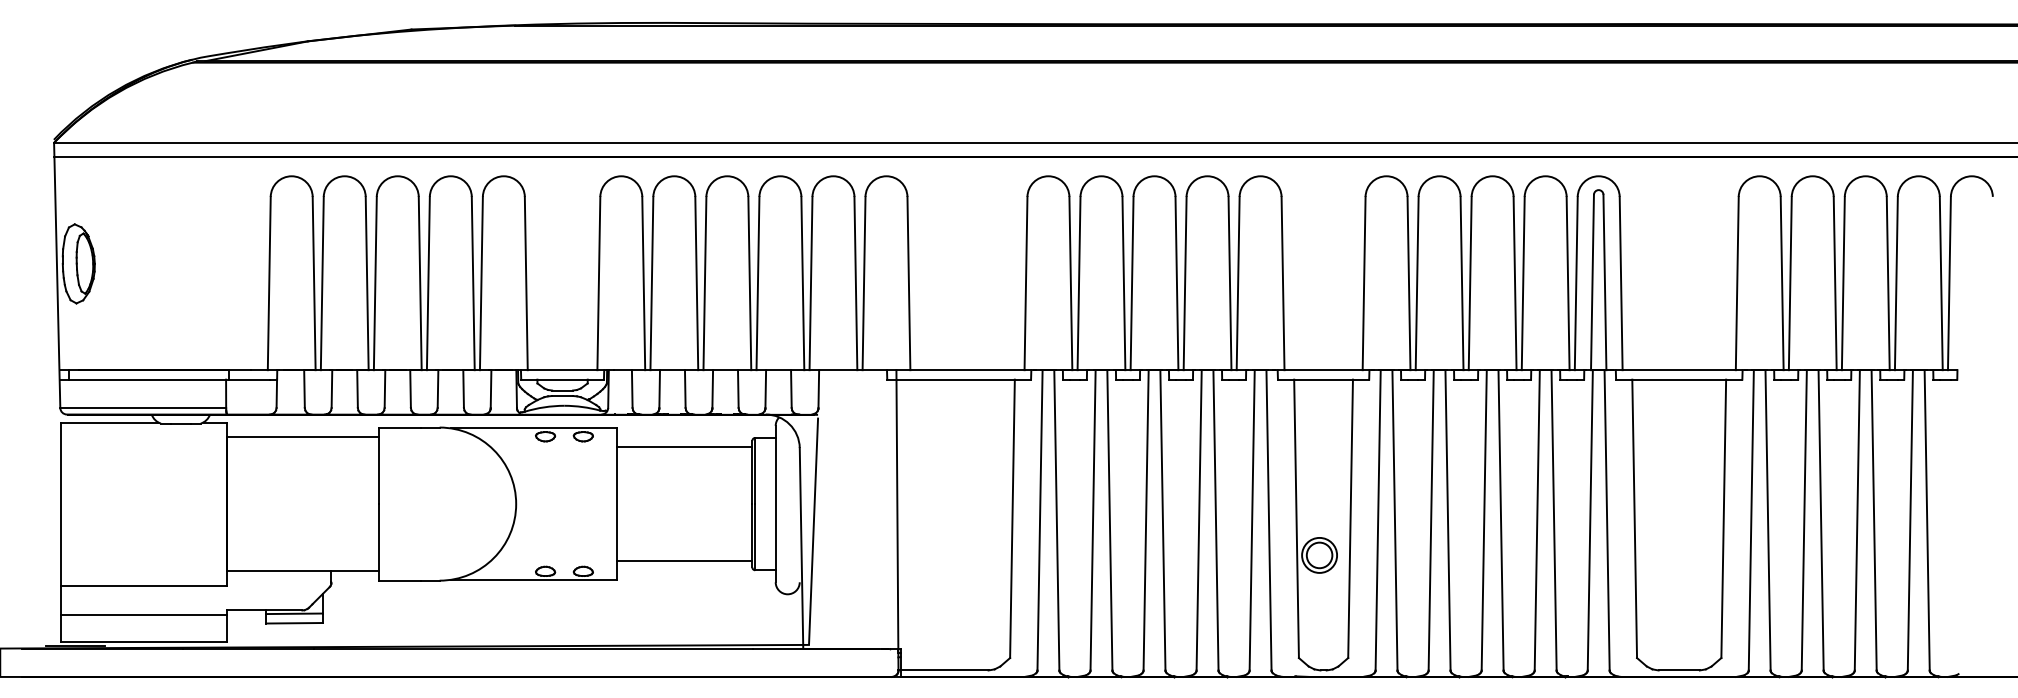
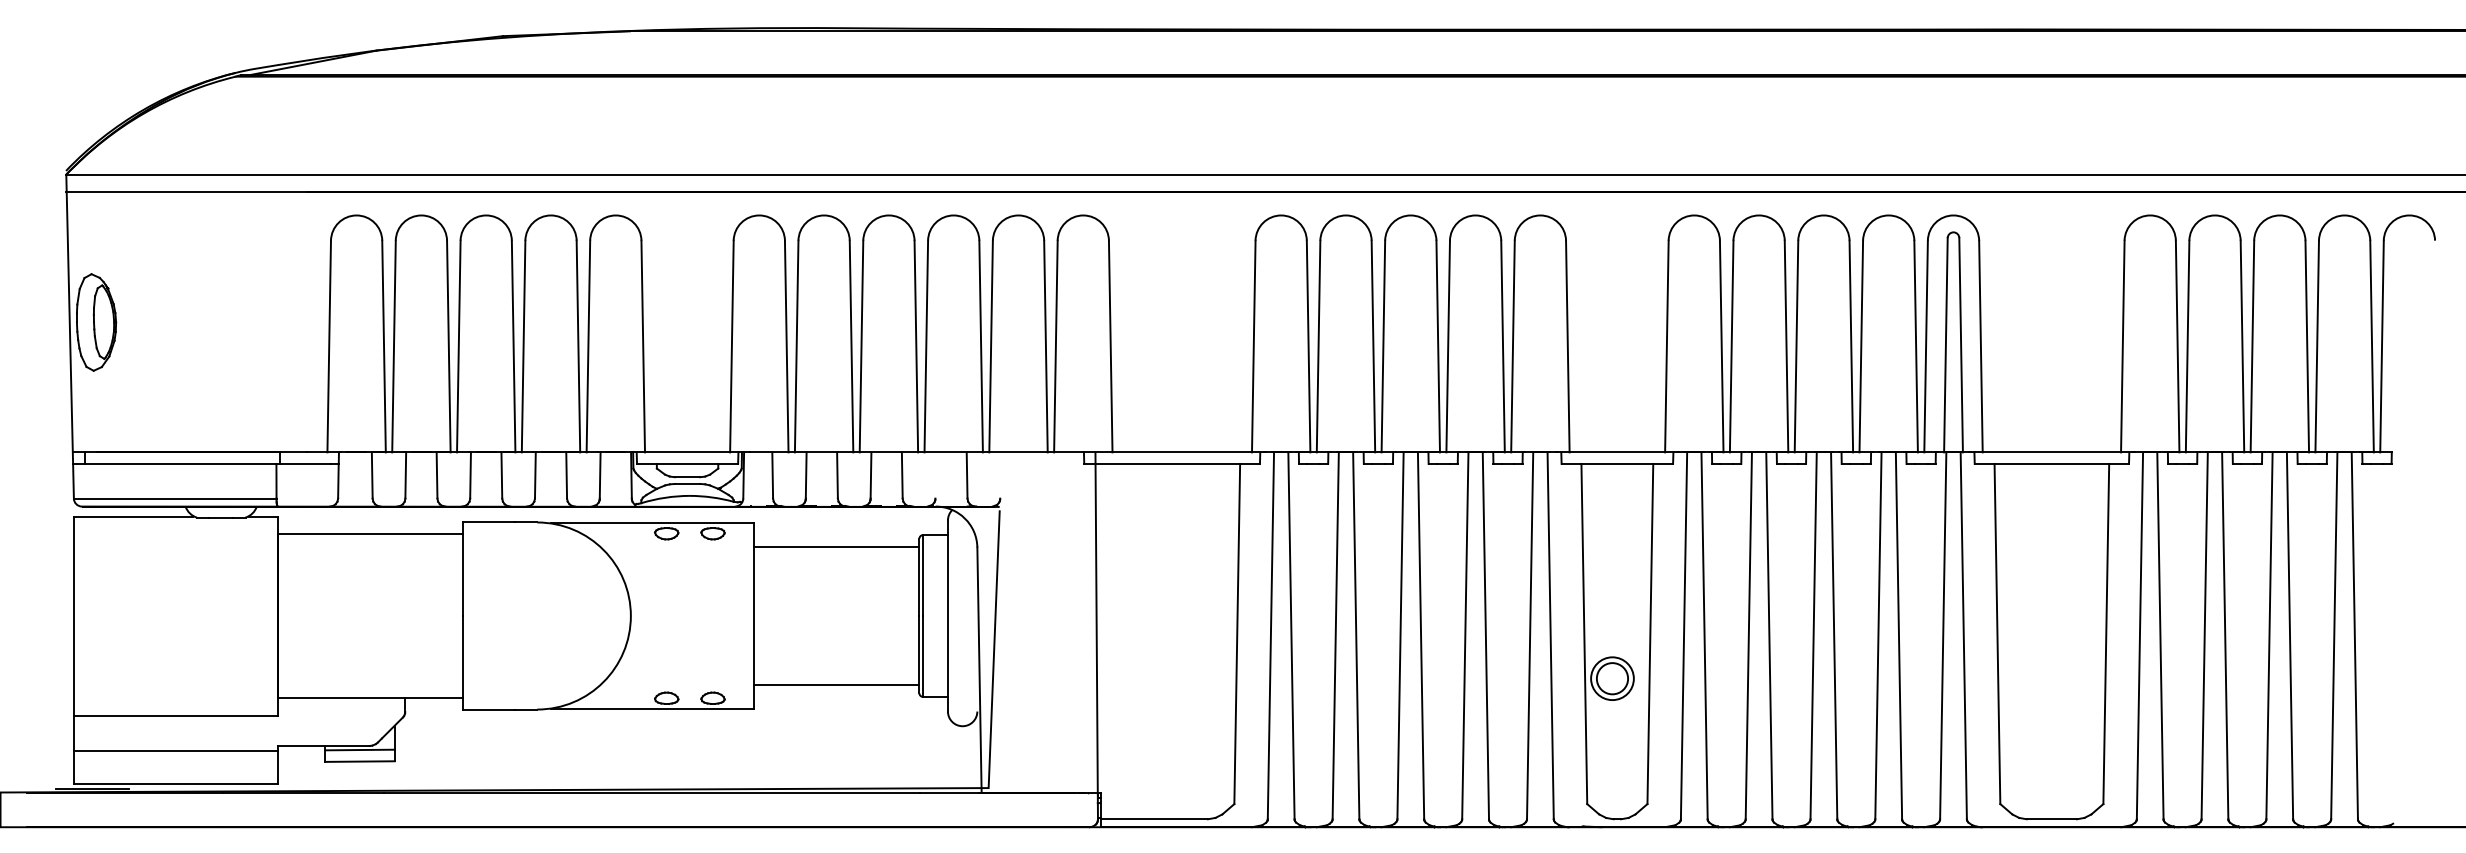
line: (765, 389) -> (935, 475), removed
line: (818, 389) -> (1000, 475), removed

